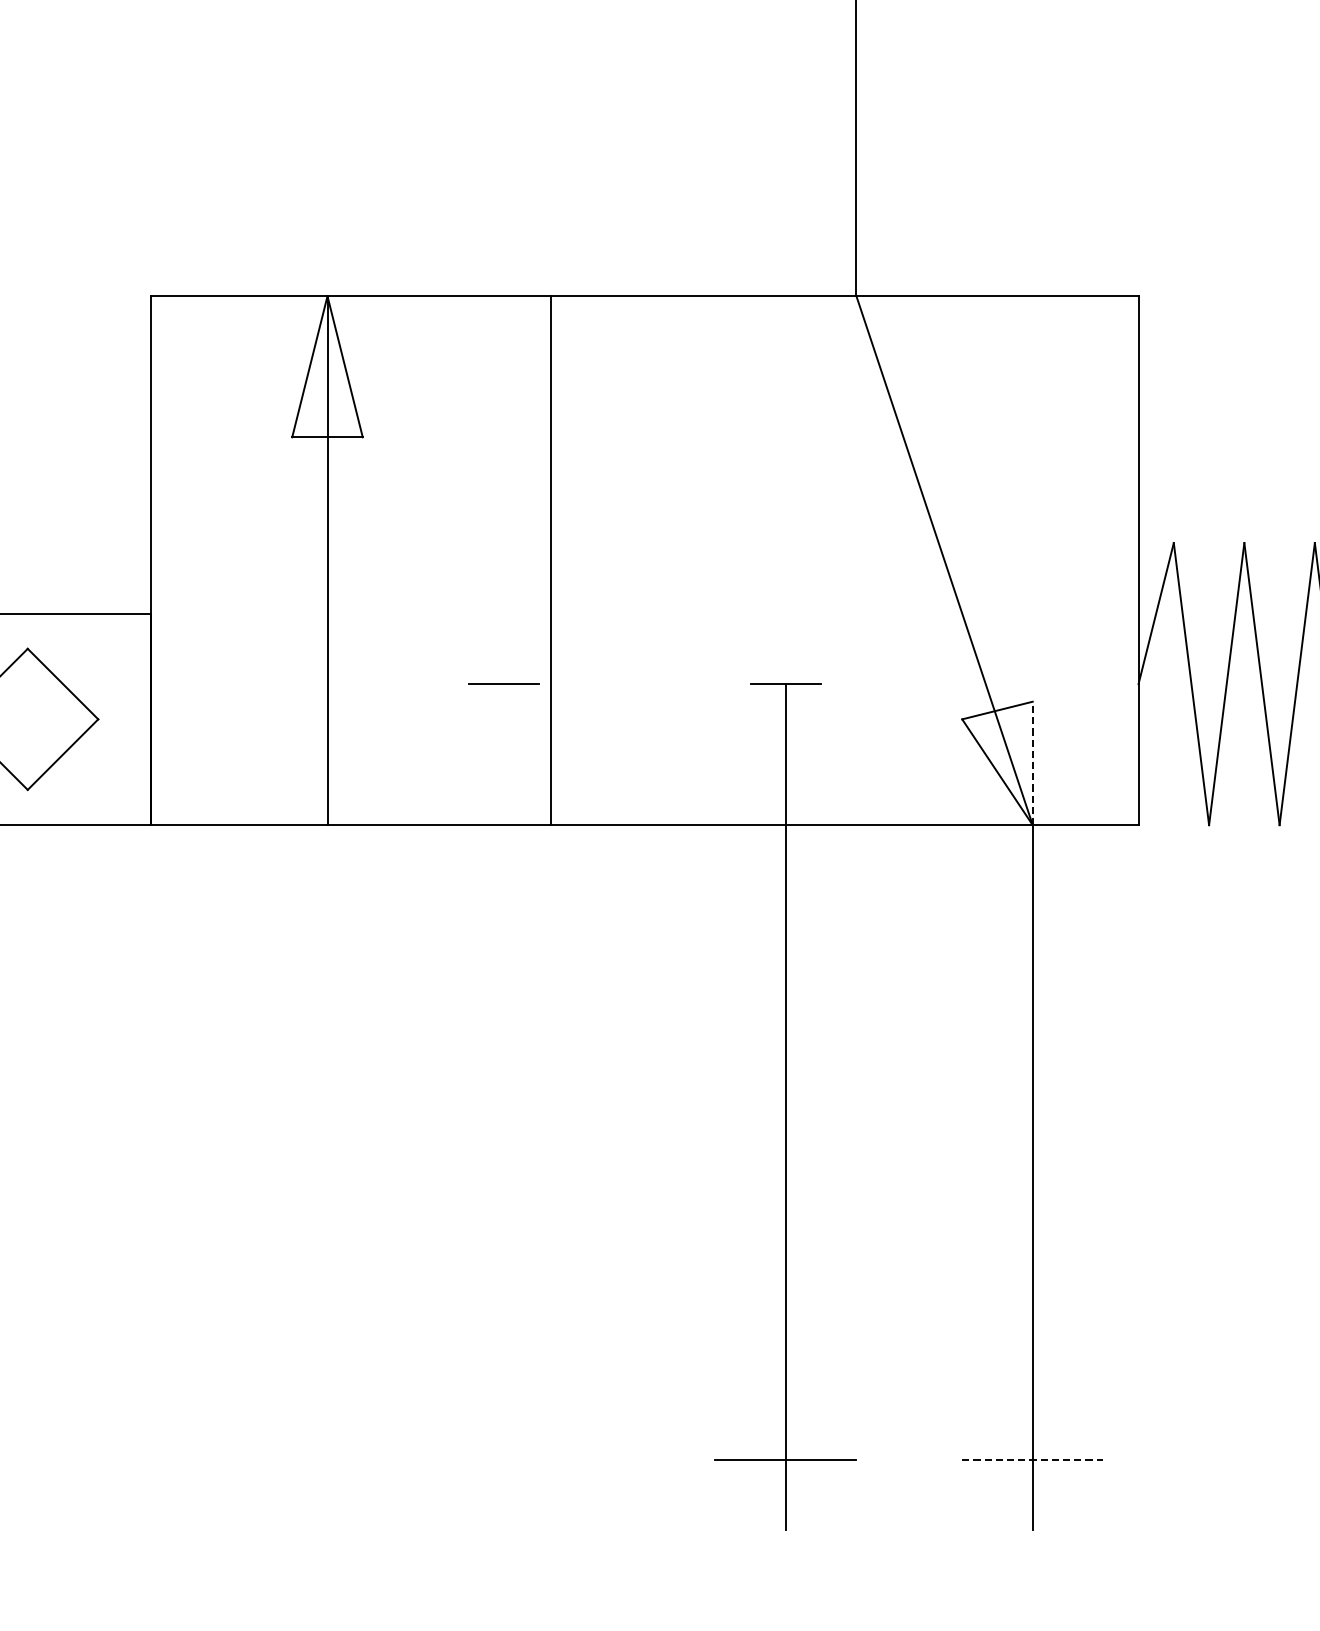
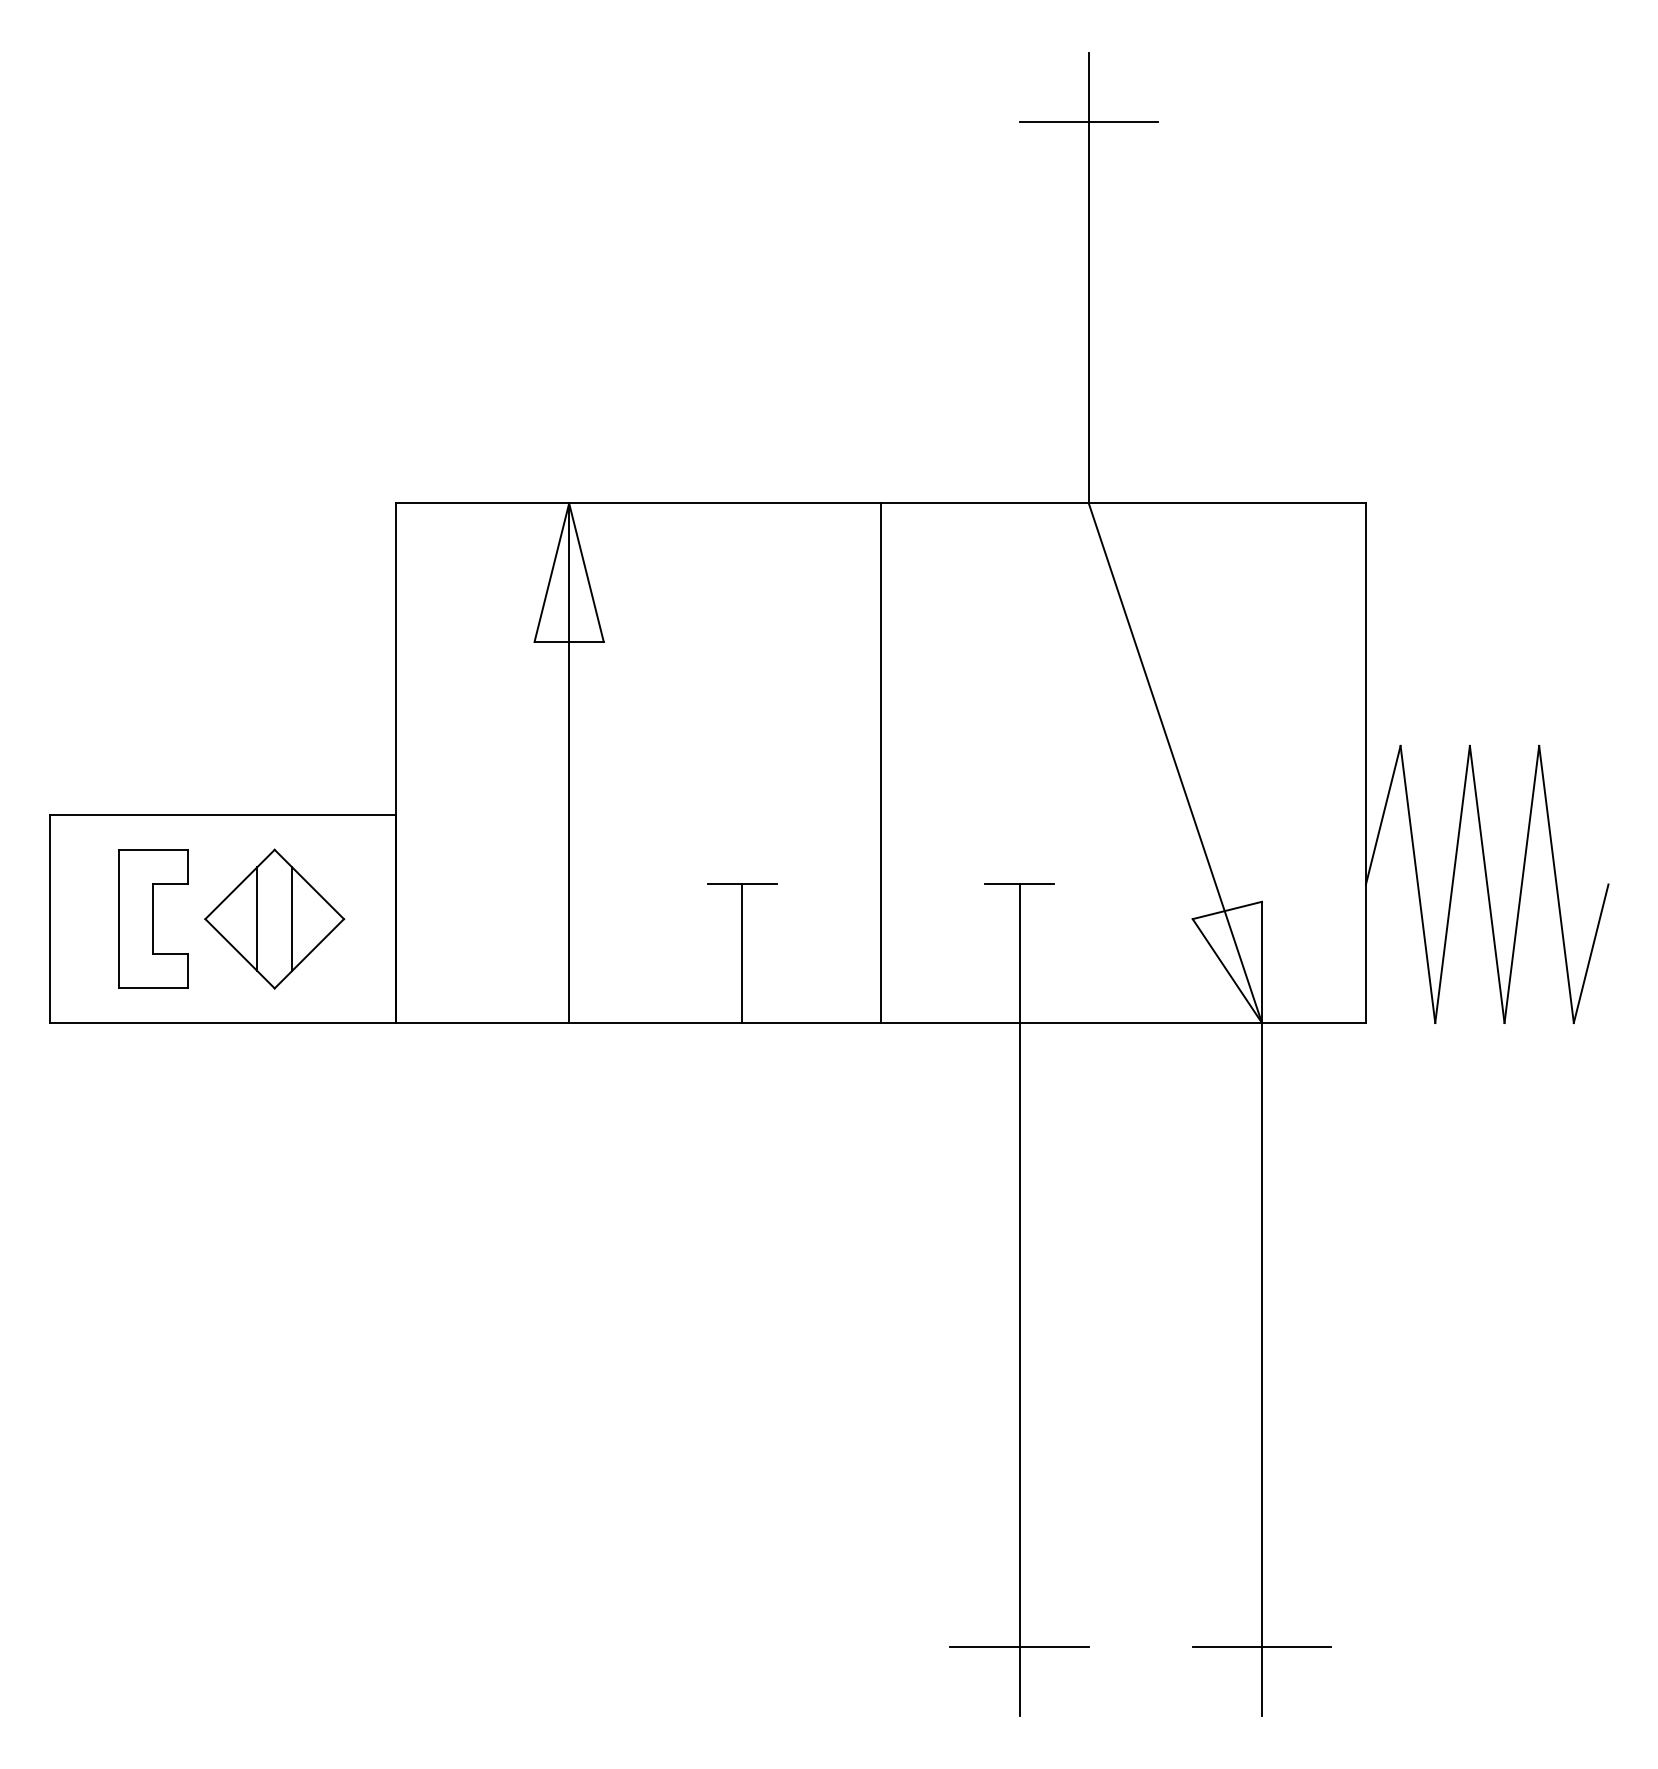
line: (550, 560) -> (880, 763), moved
line: (10, 719) -> (257, 919), added
line: (45, 719) -> (292, 919), added
line: (503, 754) -> (742, 953), added
line: (1033, 763) -> (1262, 962), dashed -> solid
line: (1033, 1459) -> (1262, 1646), dashed -> solid

